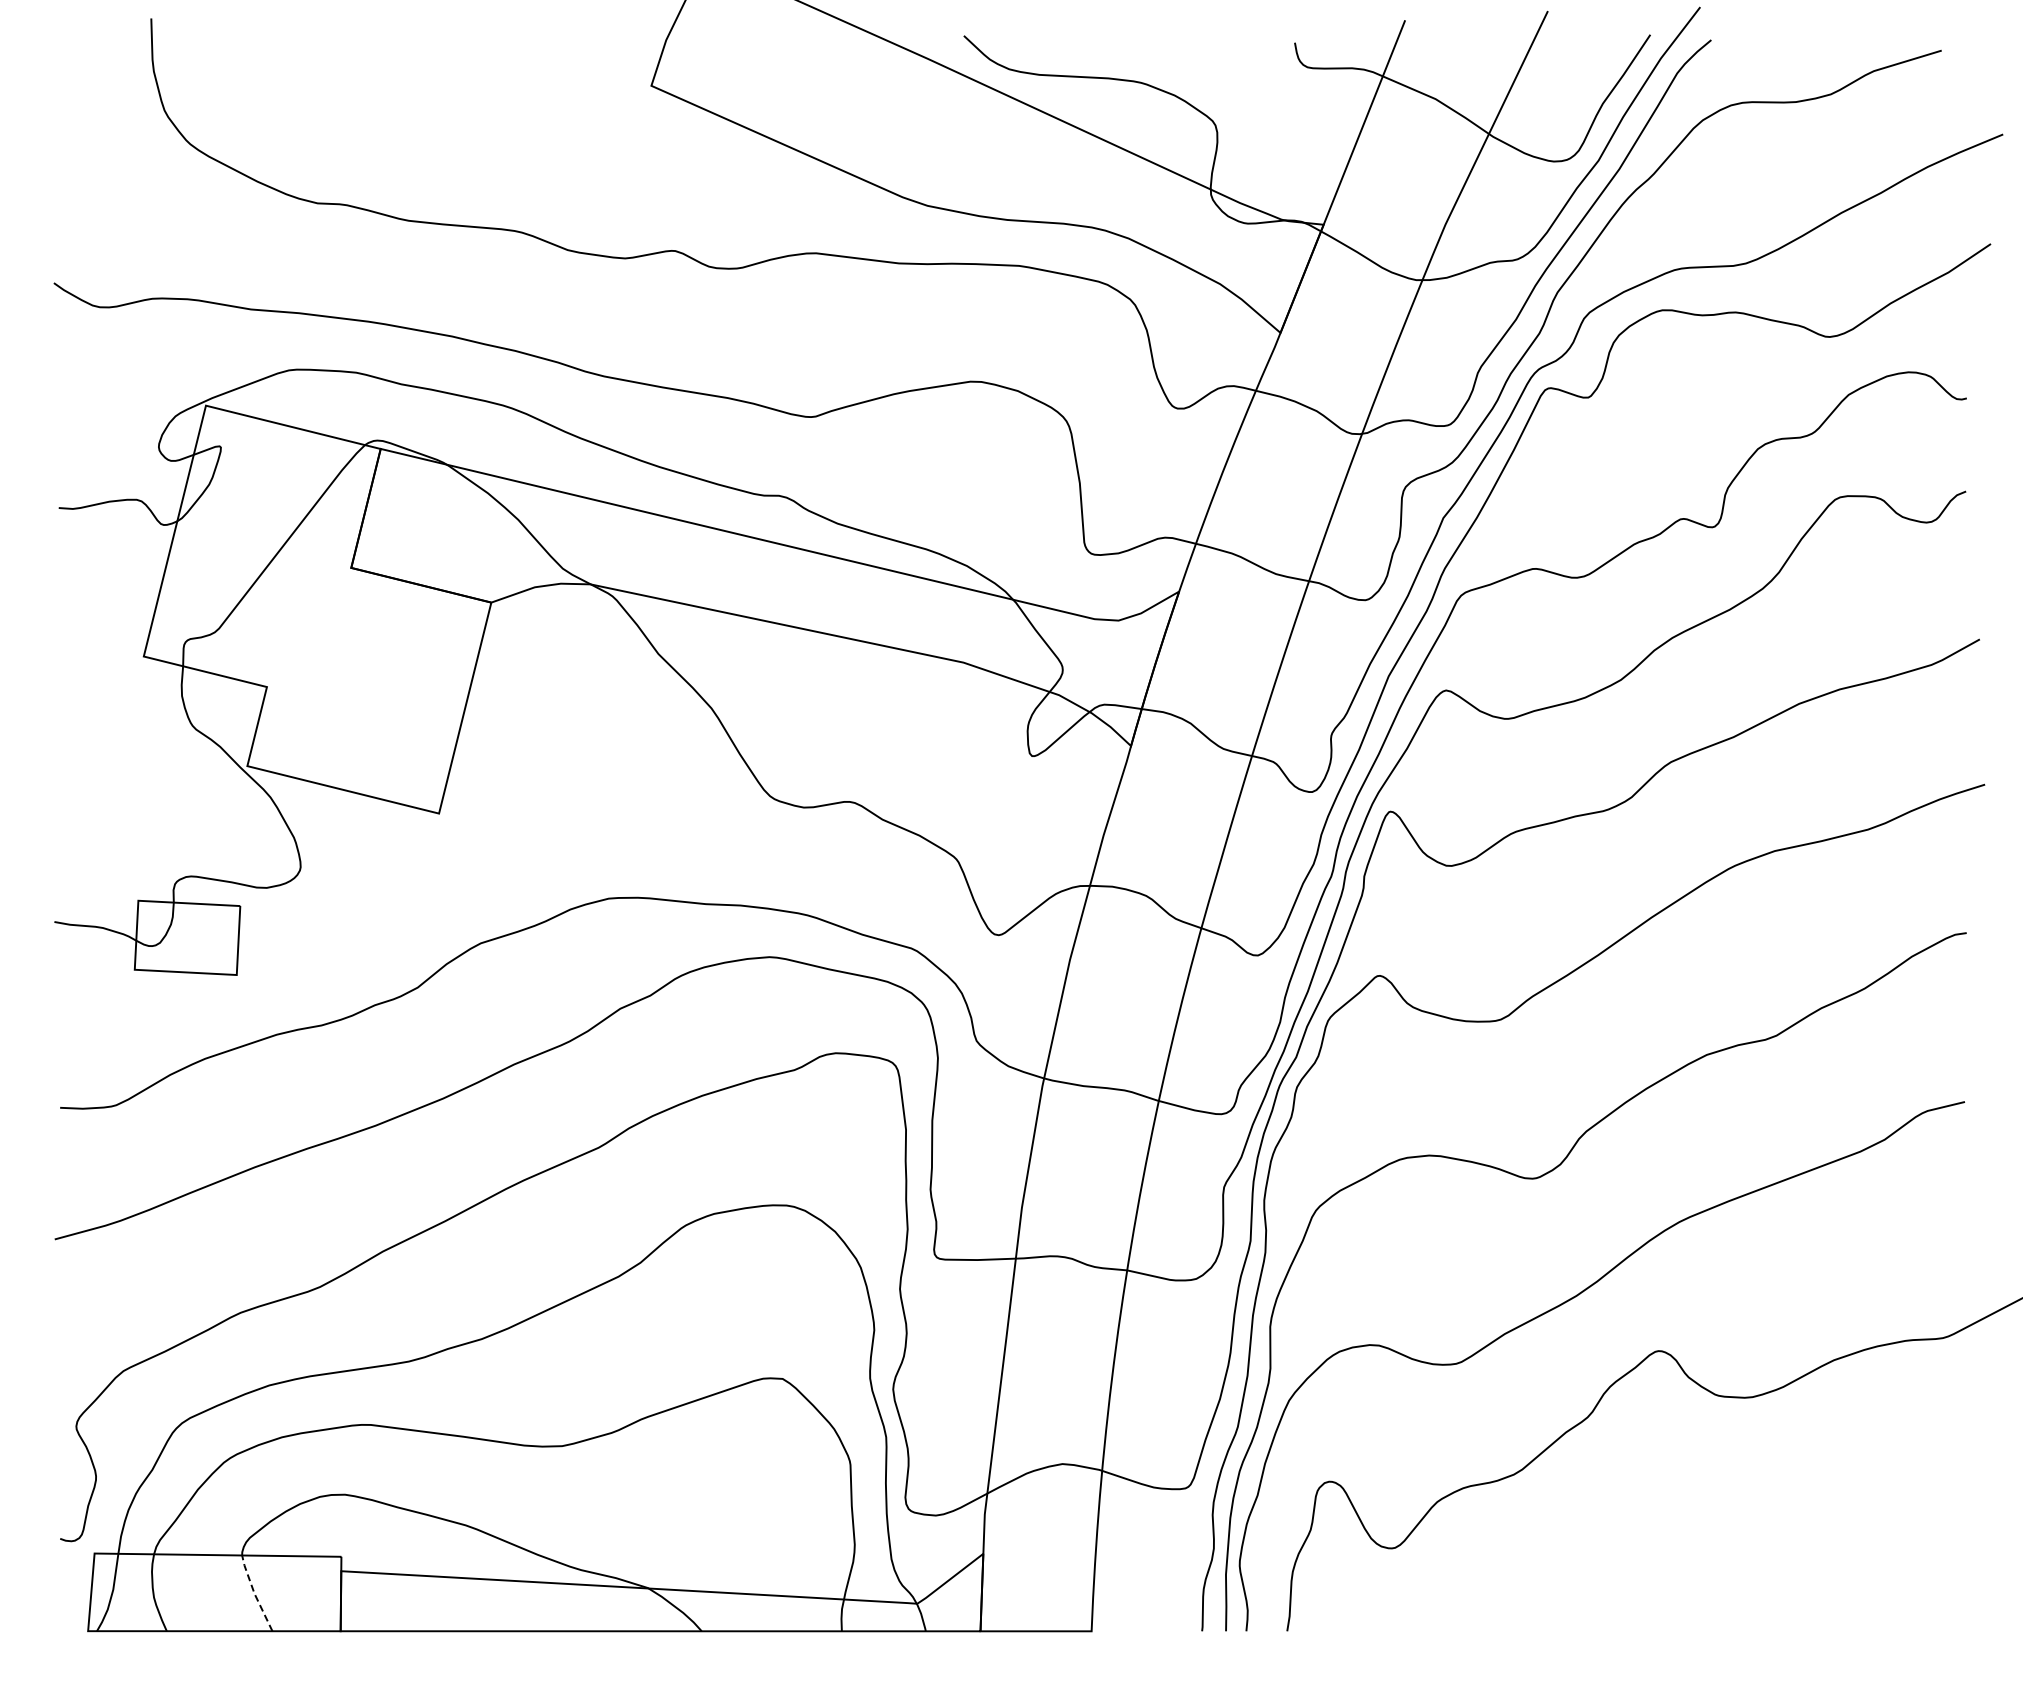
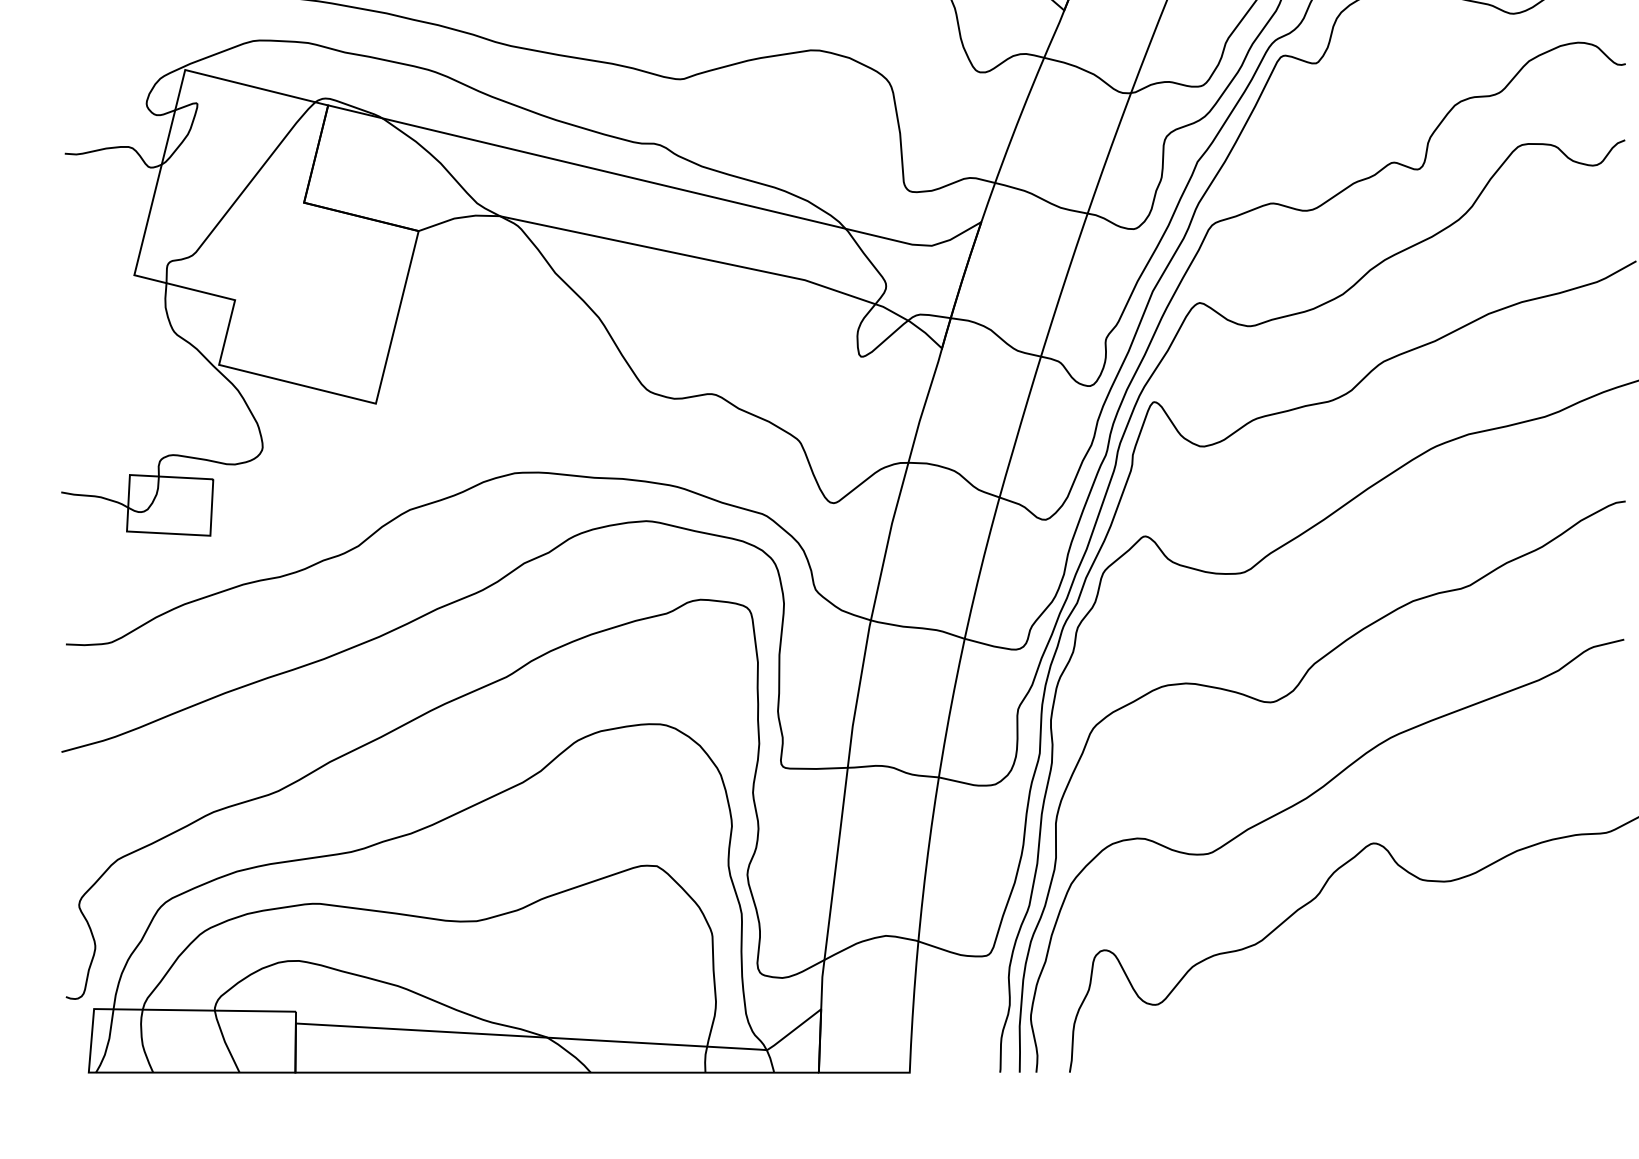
line: (254, 1593) -> (224, 1041), dashed -> solid

